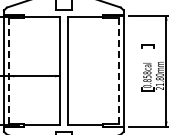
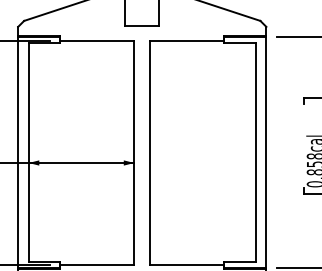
line: (9, 71) -> (29, 153), dashed -> solid
line: (118, 71) -> (255, 153), dashed -> solid

